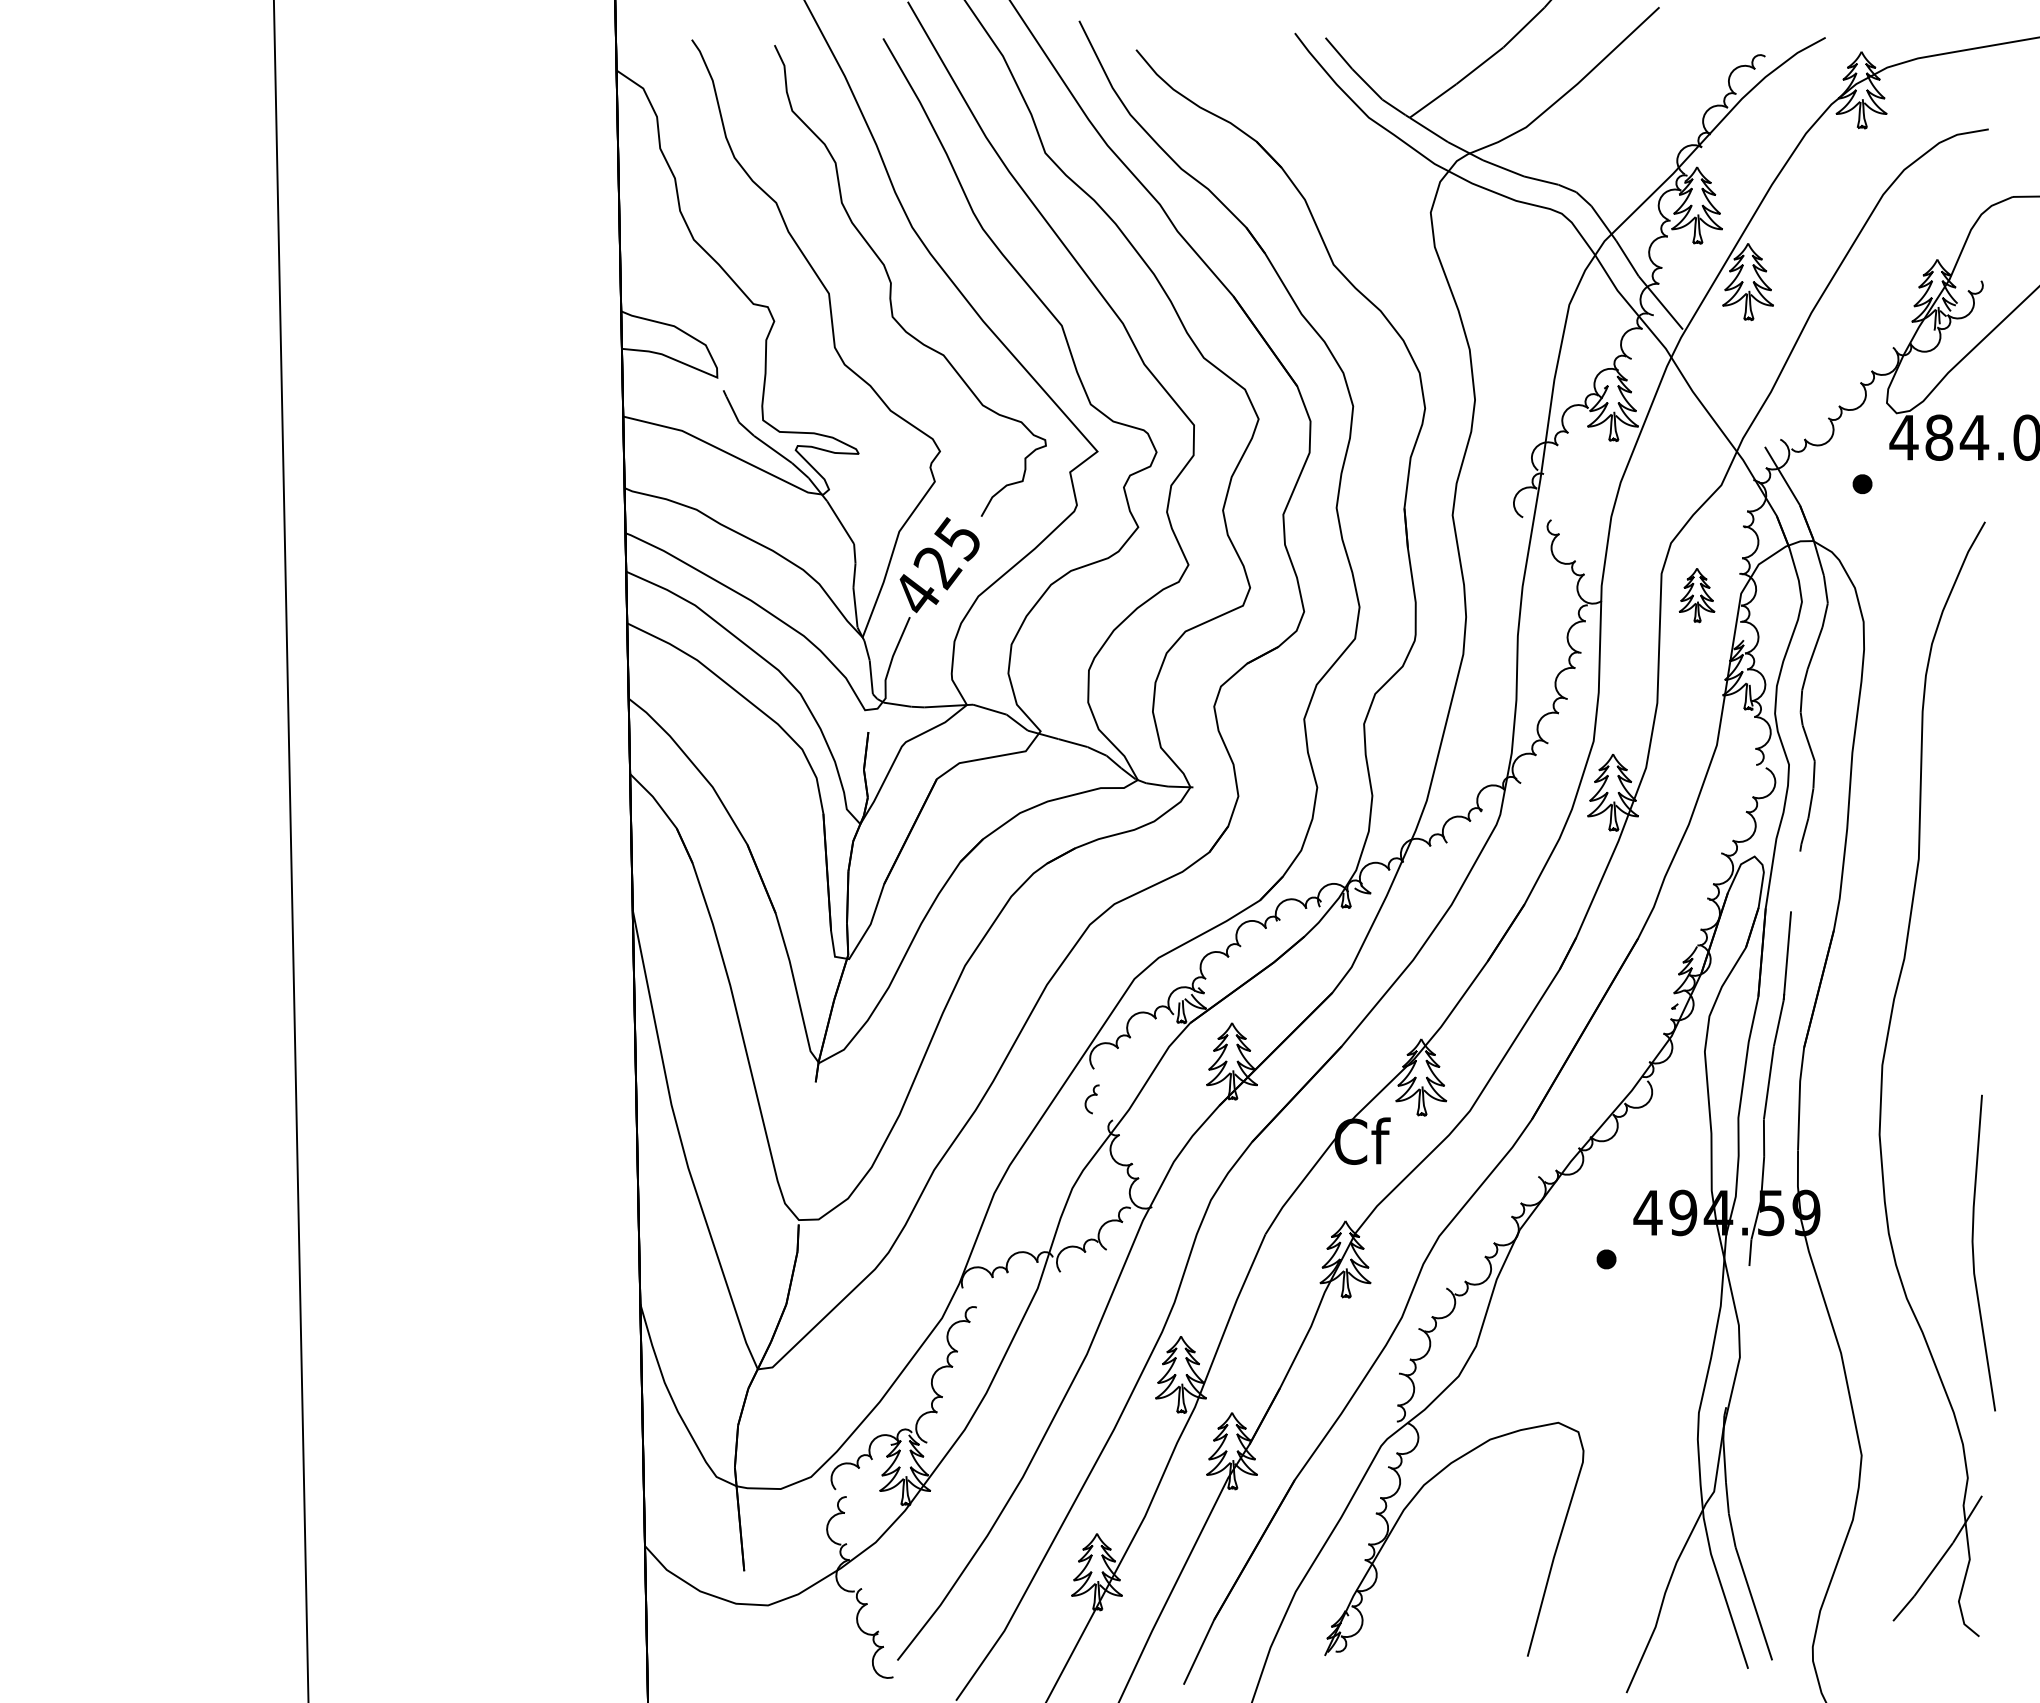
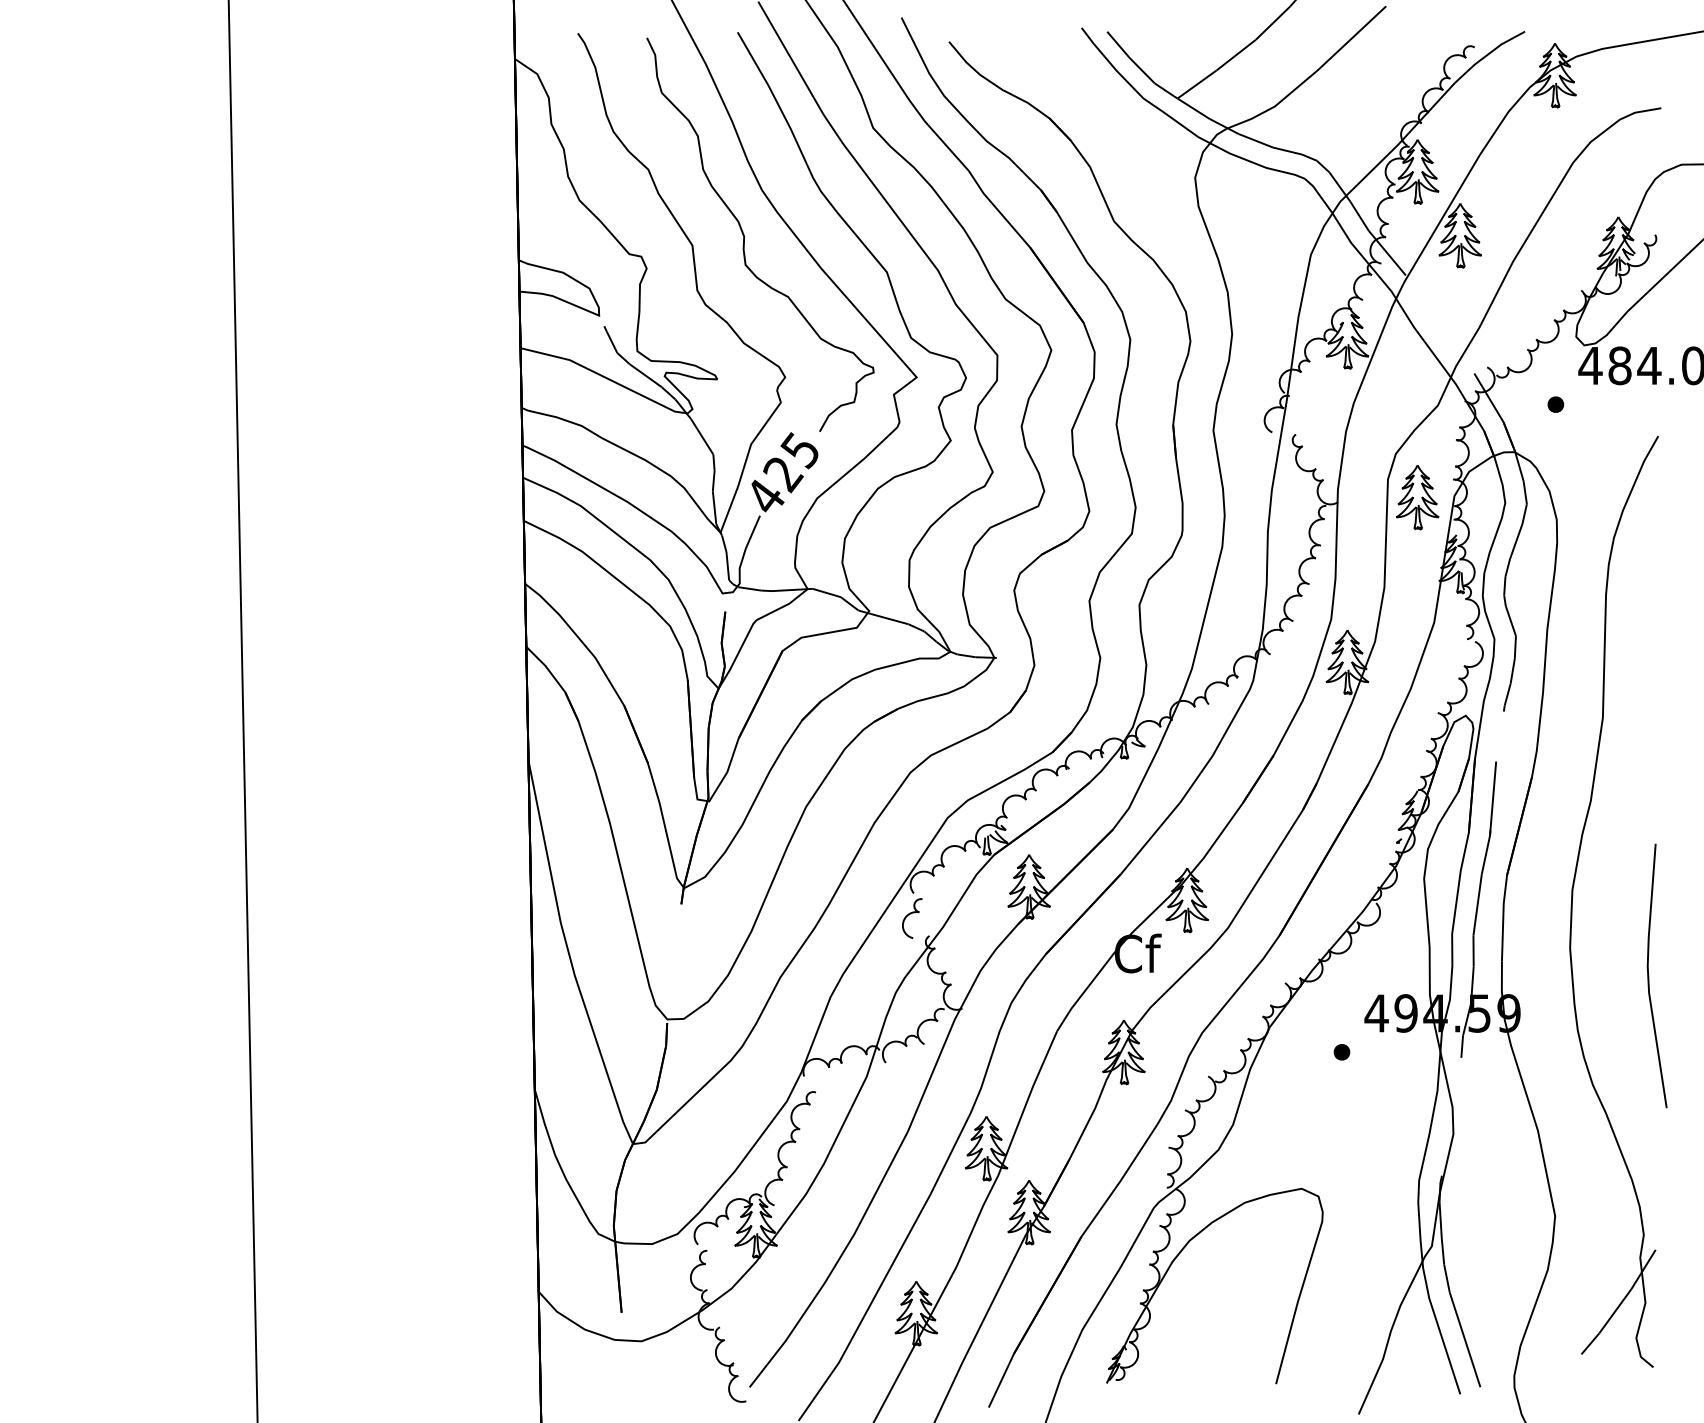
part: (1696, 595) -> (1417, 497), size x1.43
part: (1092, 1099) -> (912, 918), size x1.67
line: (1974, 1254) -> (1649, 977), moved

